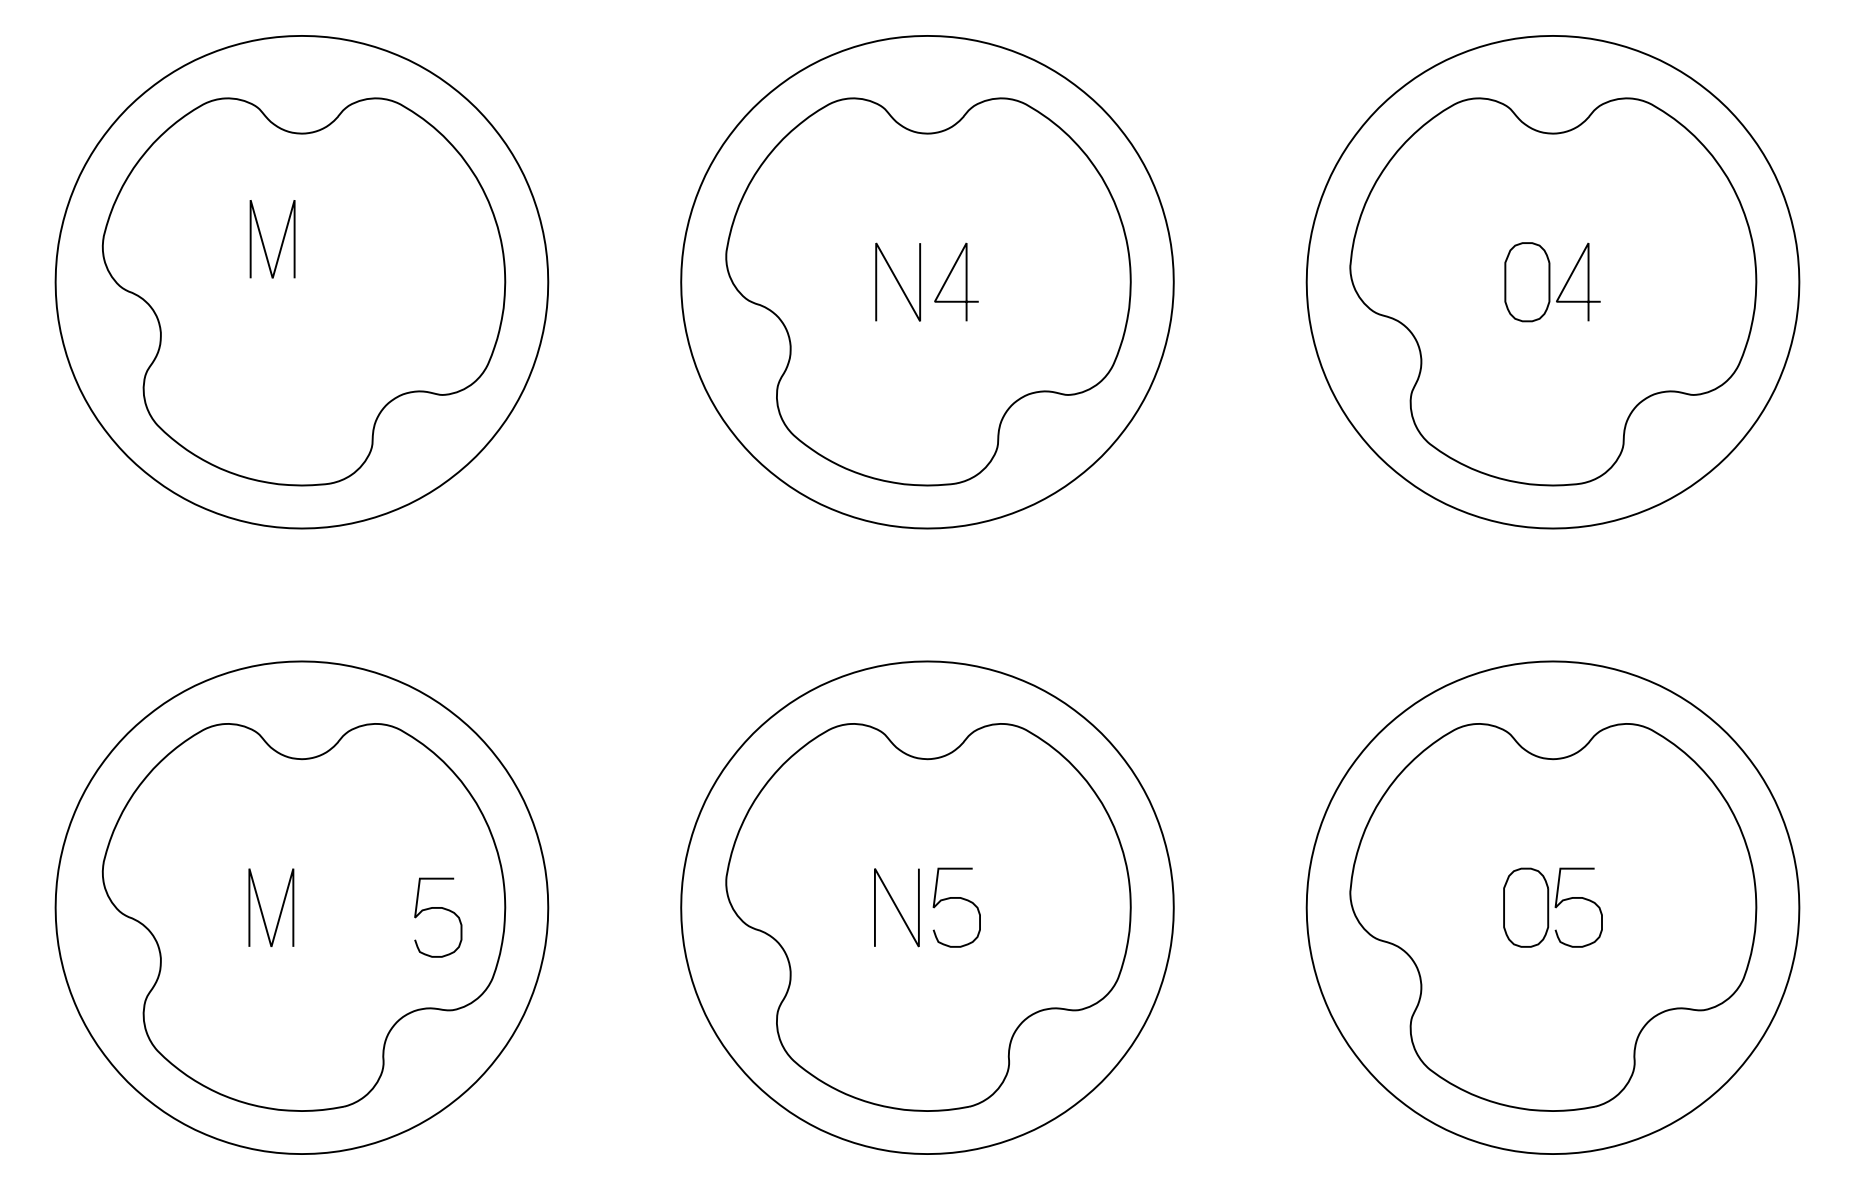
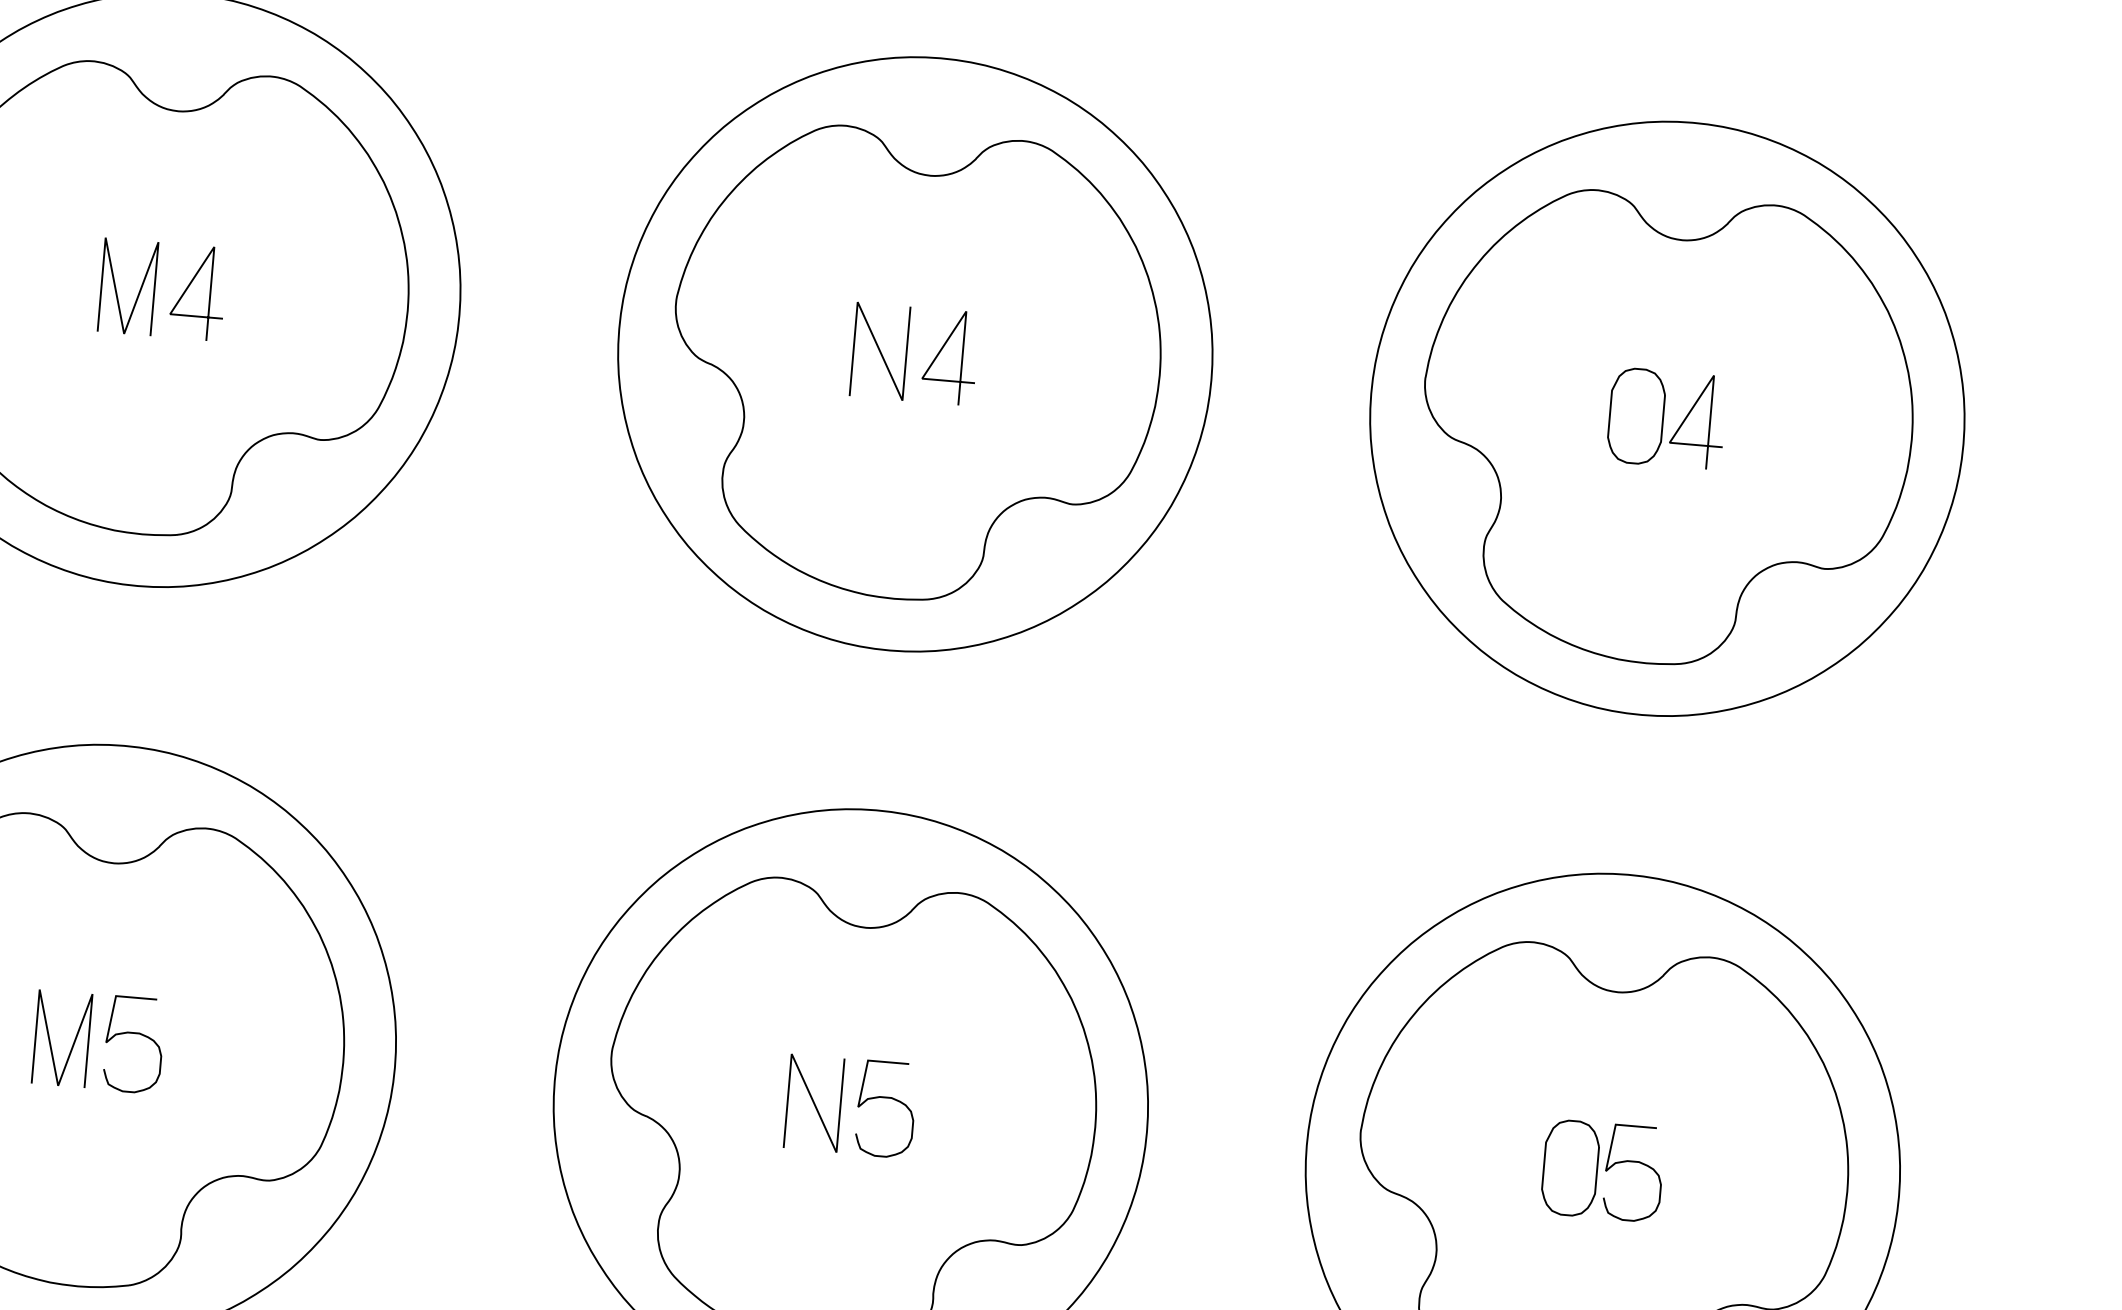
line: (263, 241) -> (116, 288), moved
line: (323, 277) -> (189, 286), added
curve: (442, 909) -> (140, 1035), moved

